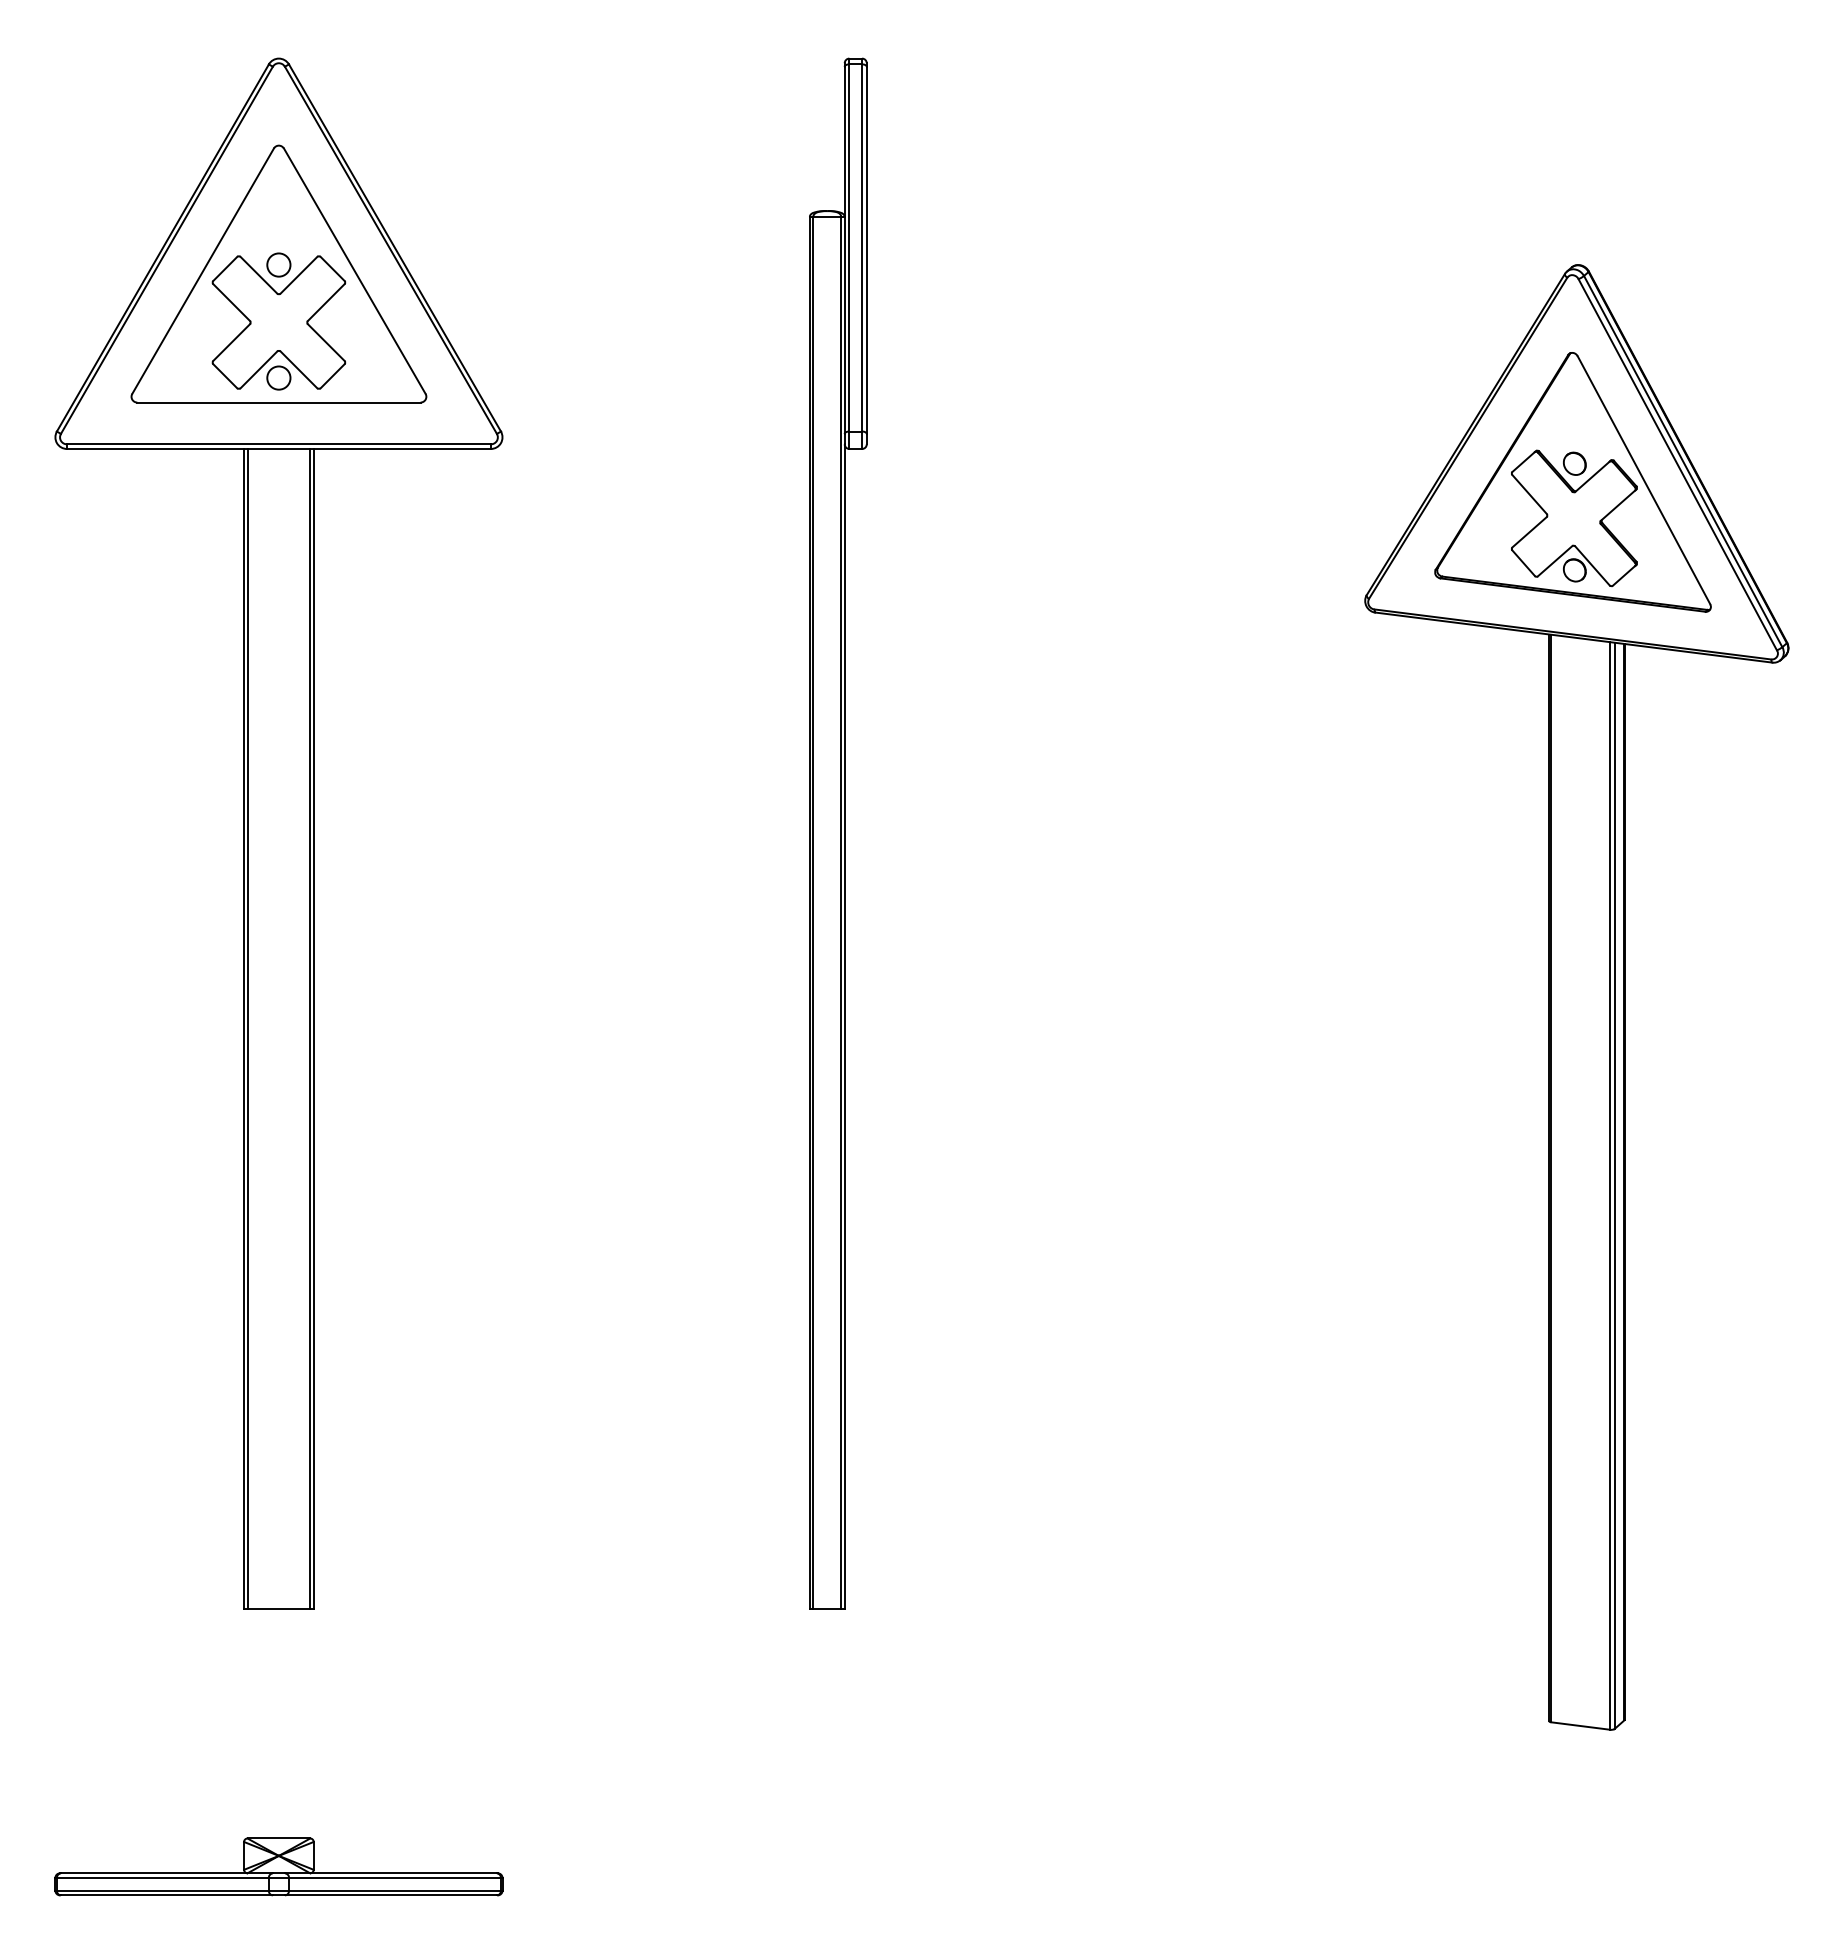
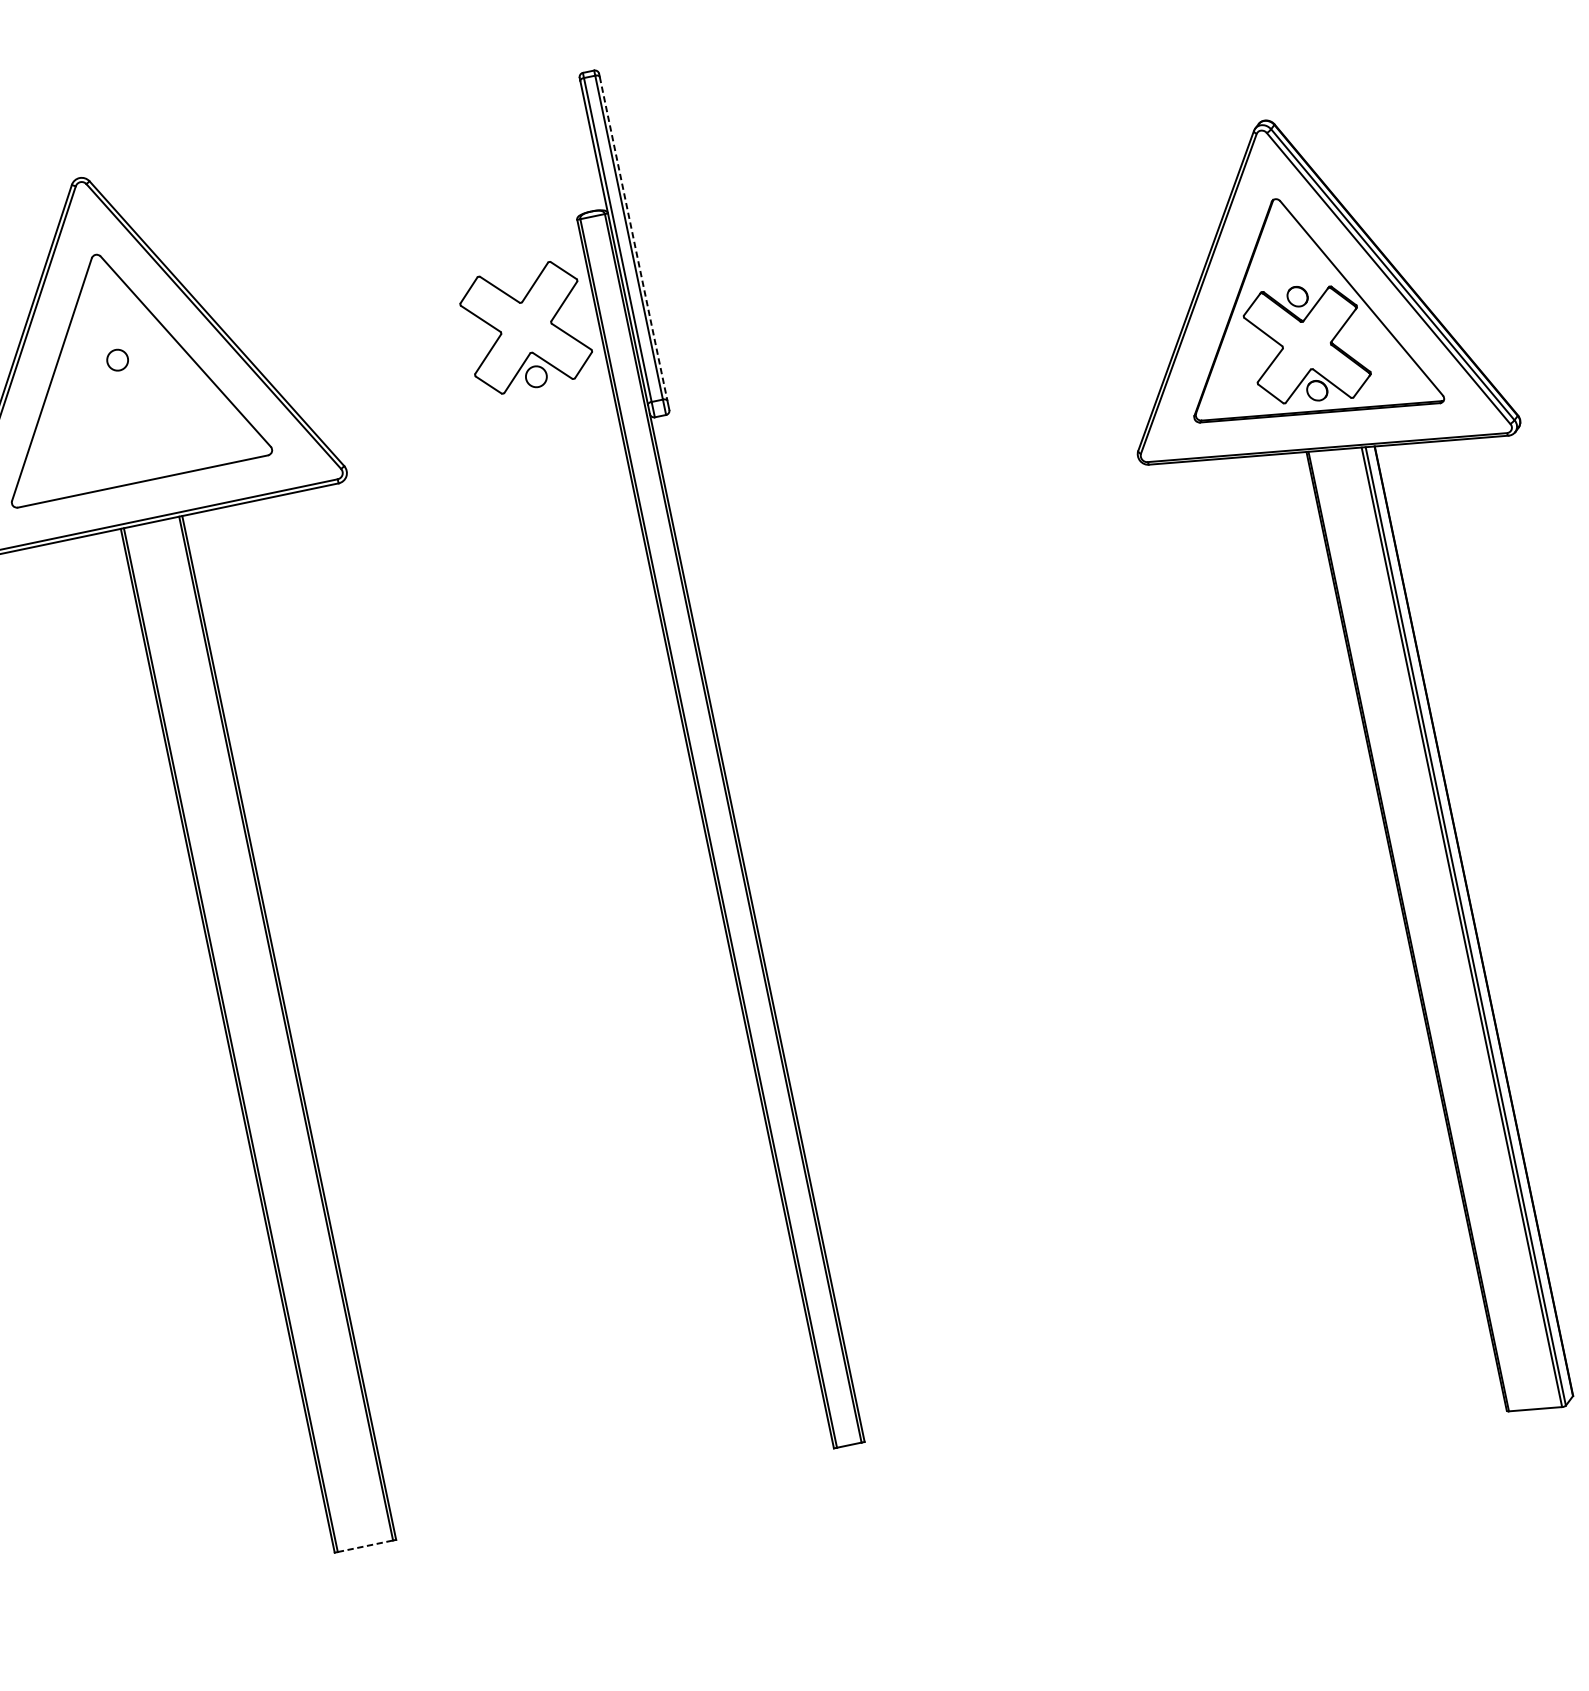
line: (866, 250) -> (633, 239), solid -> dashed
part: (278, 322) -> (525, 327), moved
line: (279, 1609) -> (366, 1546), solid -> dashed

